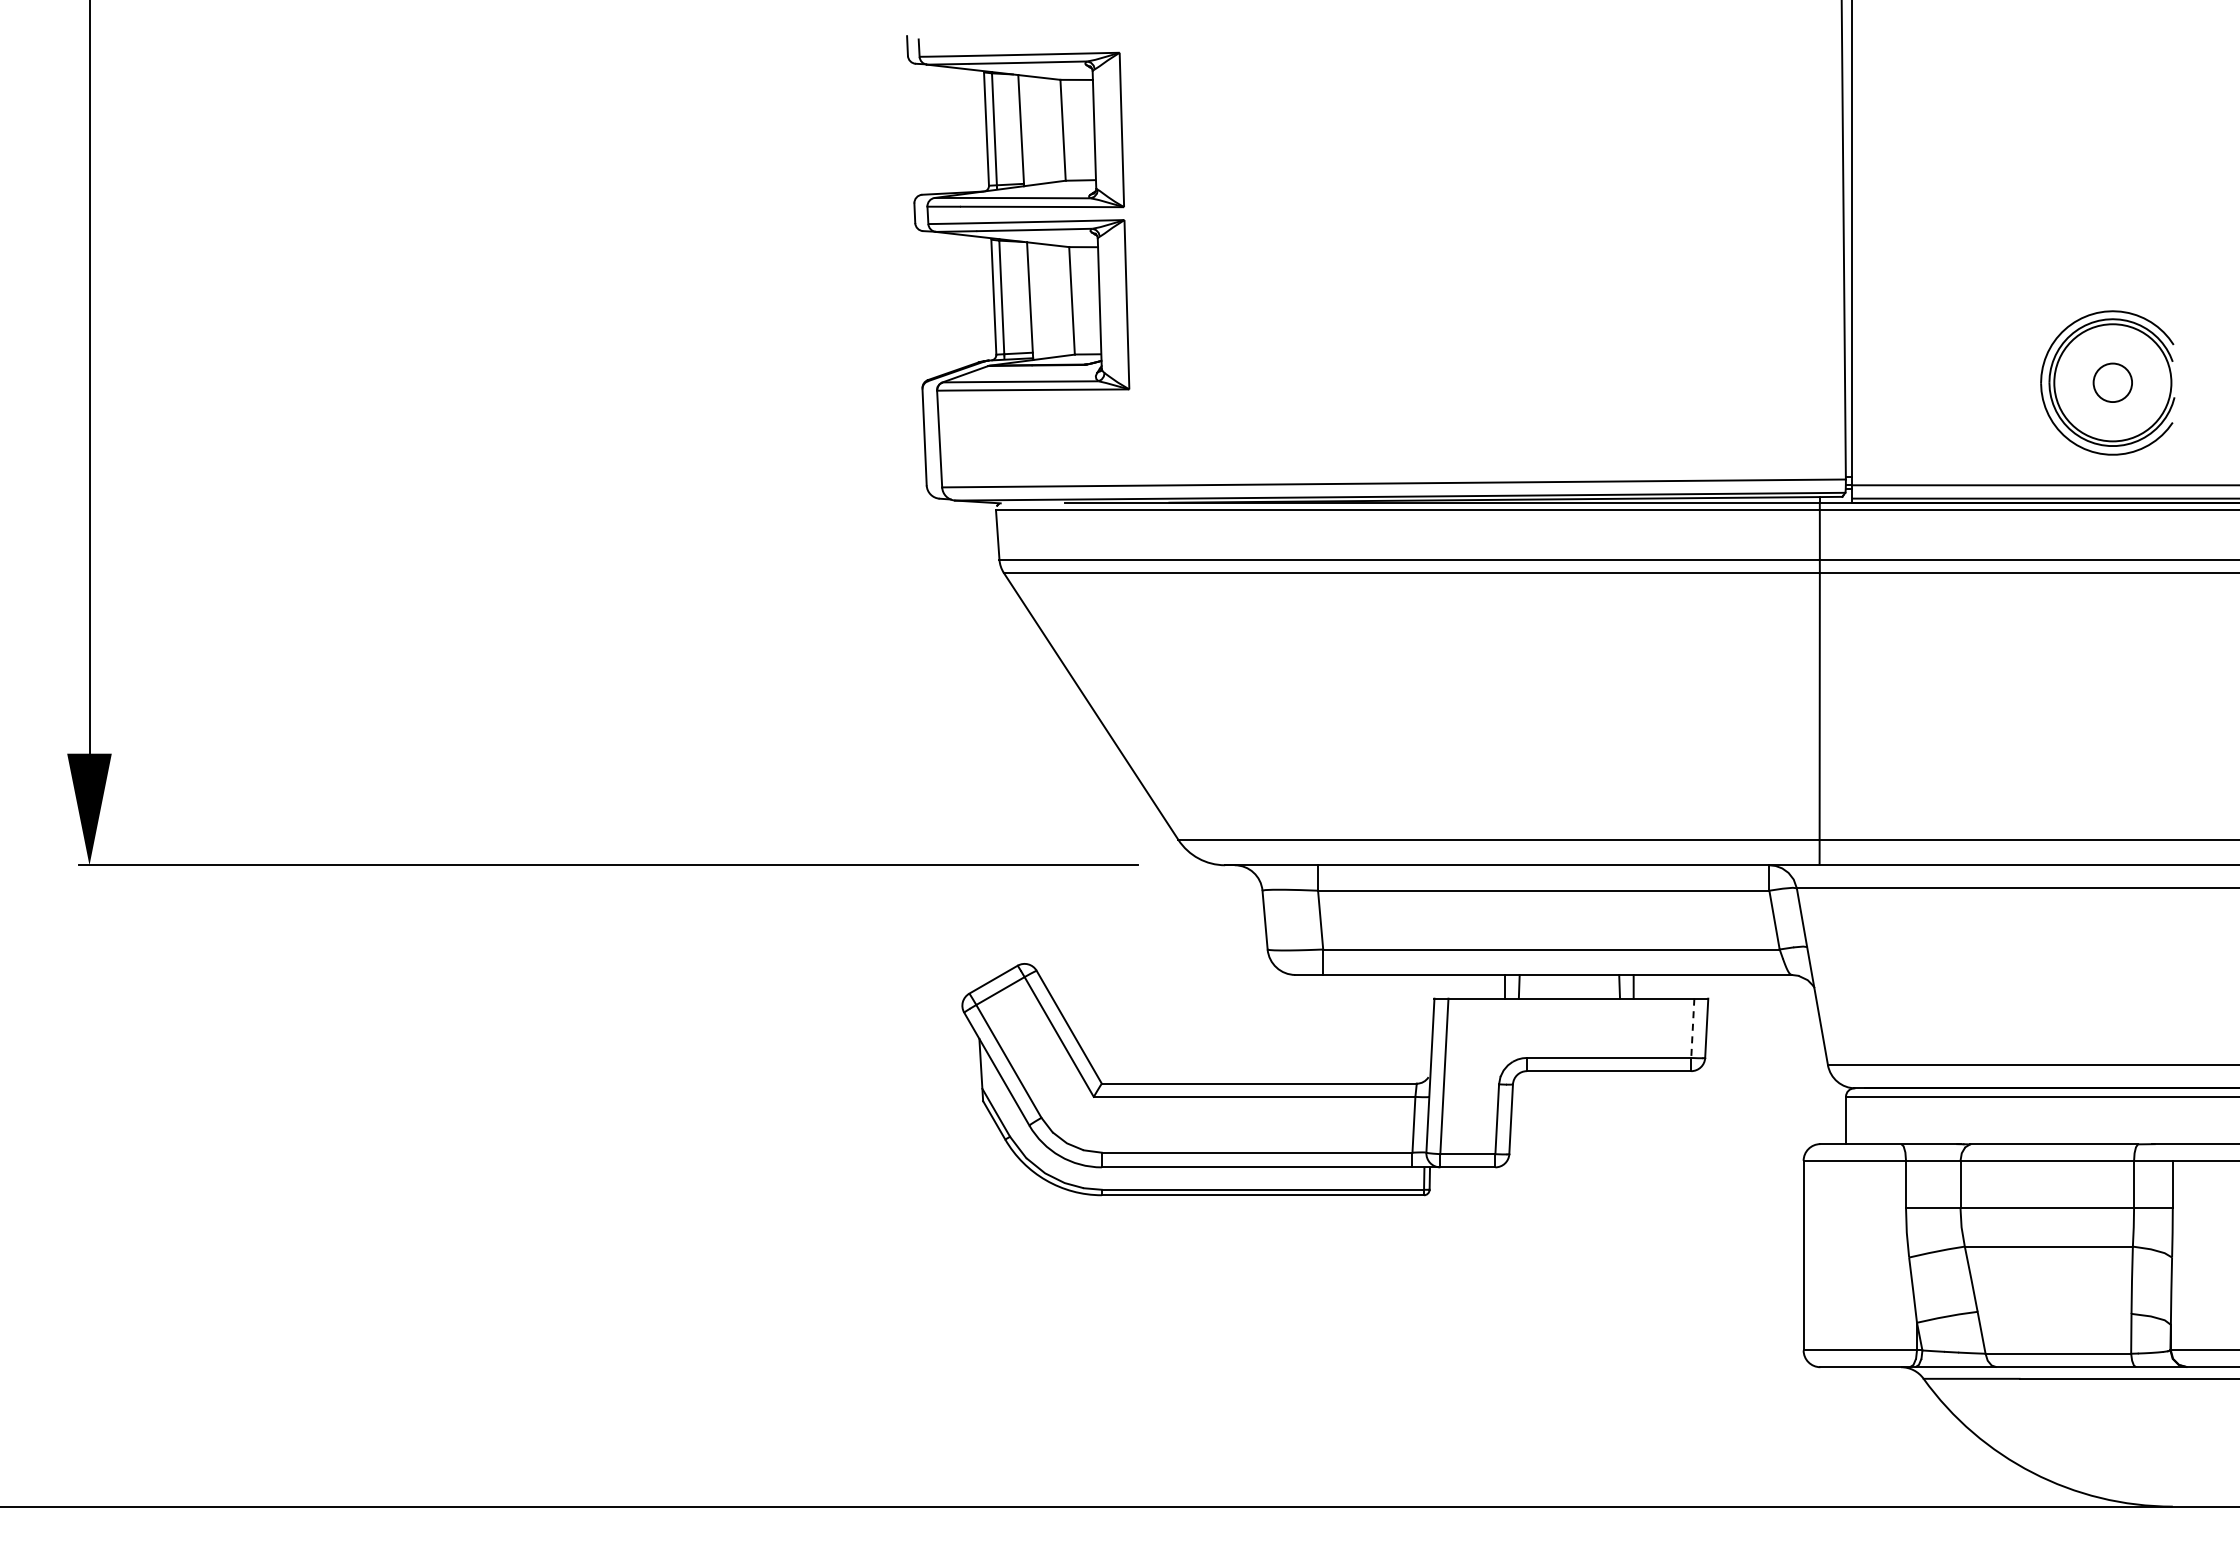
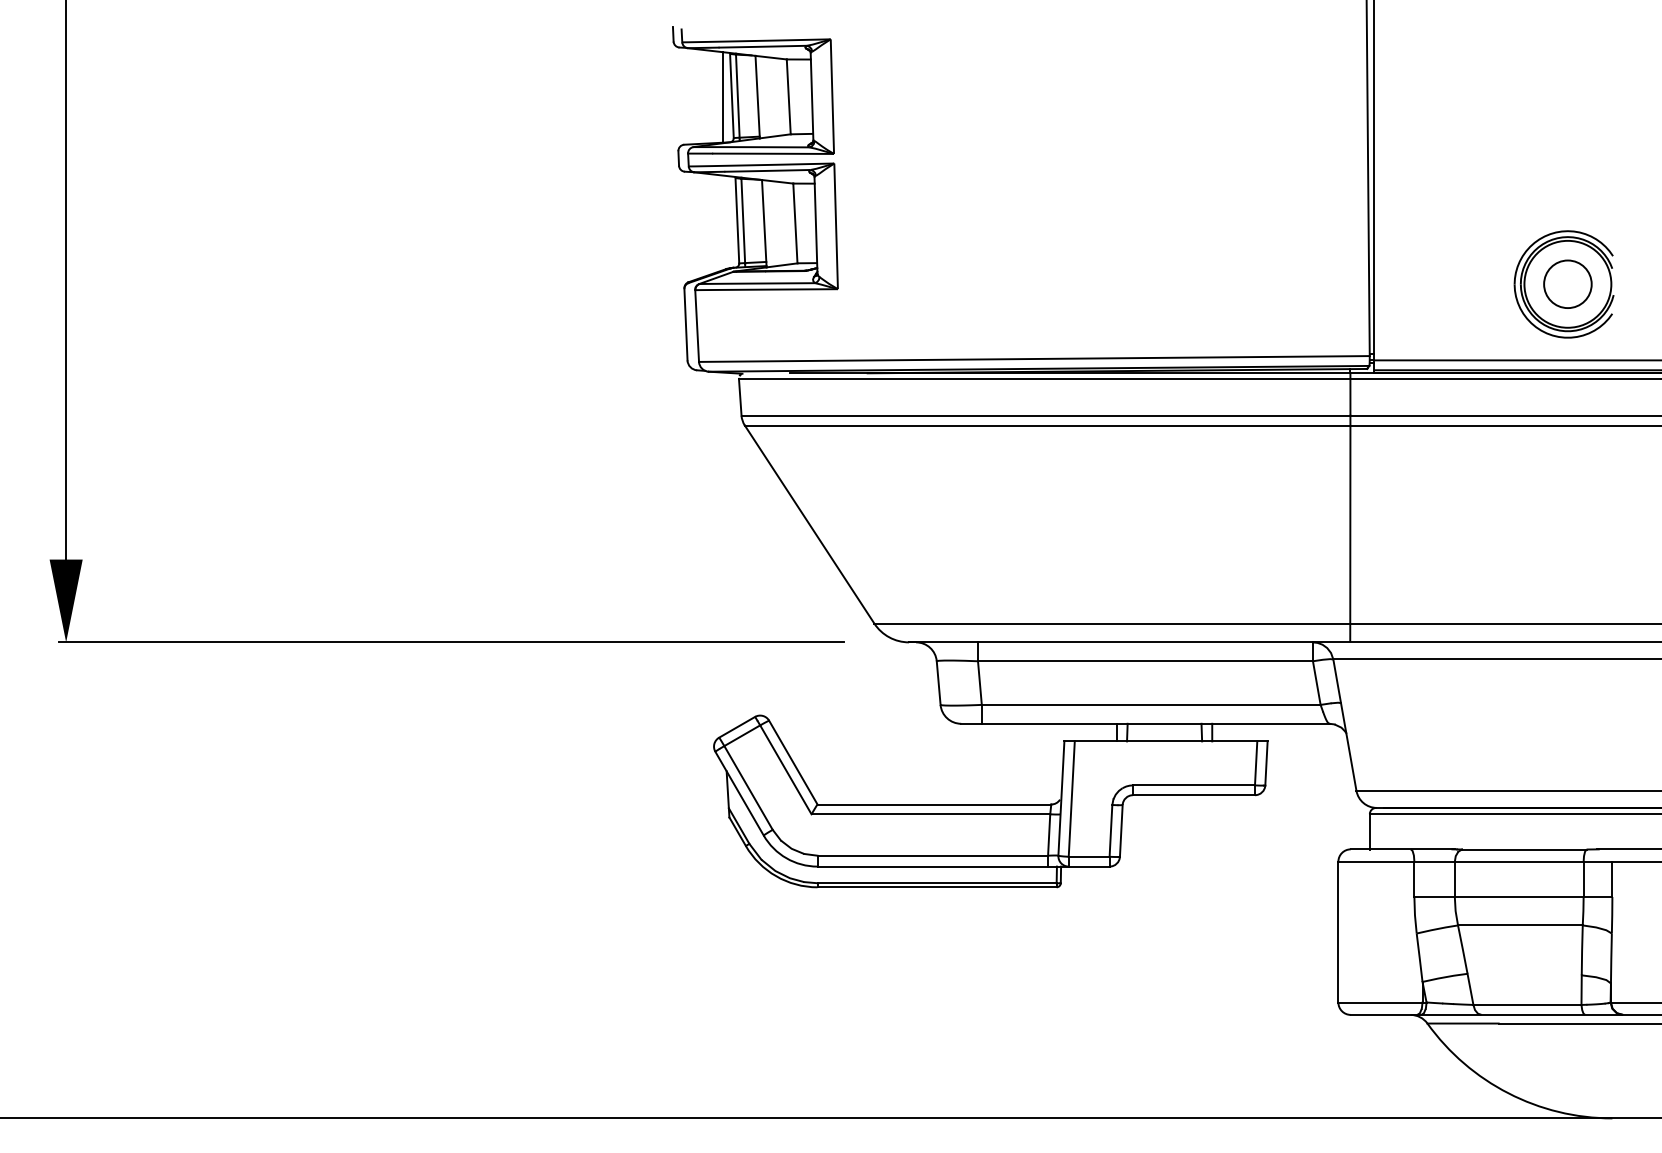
line: (974, 131) -> (723, 97), added
circle: (2112, 382) -> (1567, 284), size x1.67
line: (1692, 1028) -> (1255, 763), dashed -> solid

